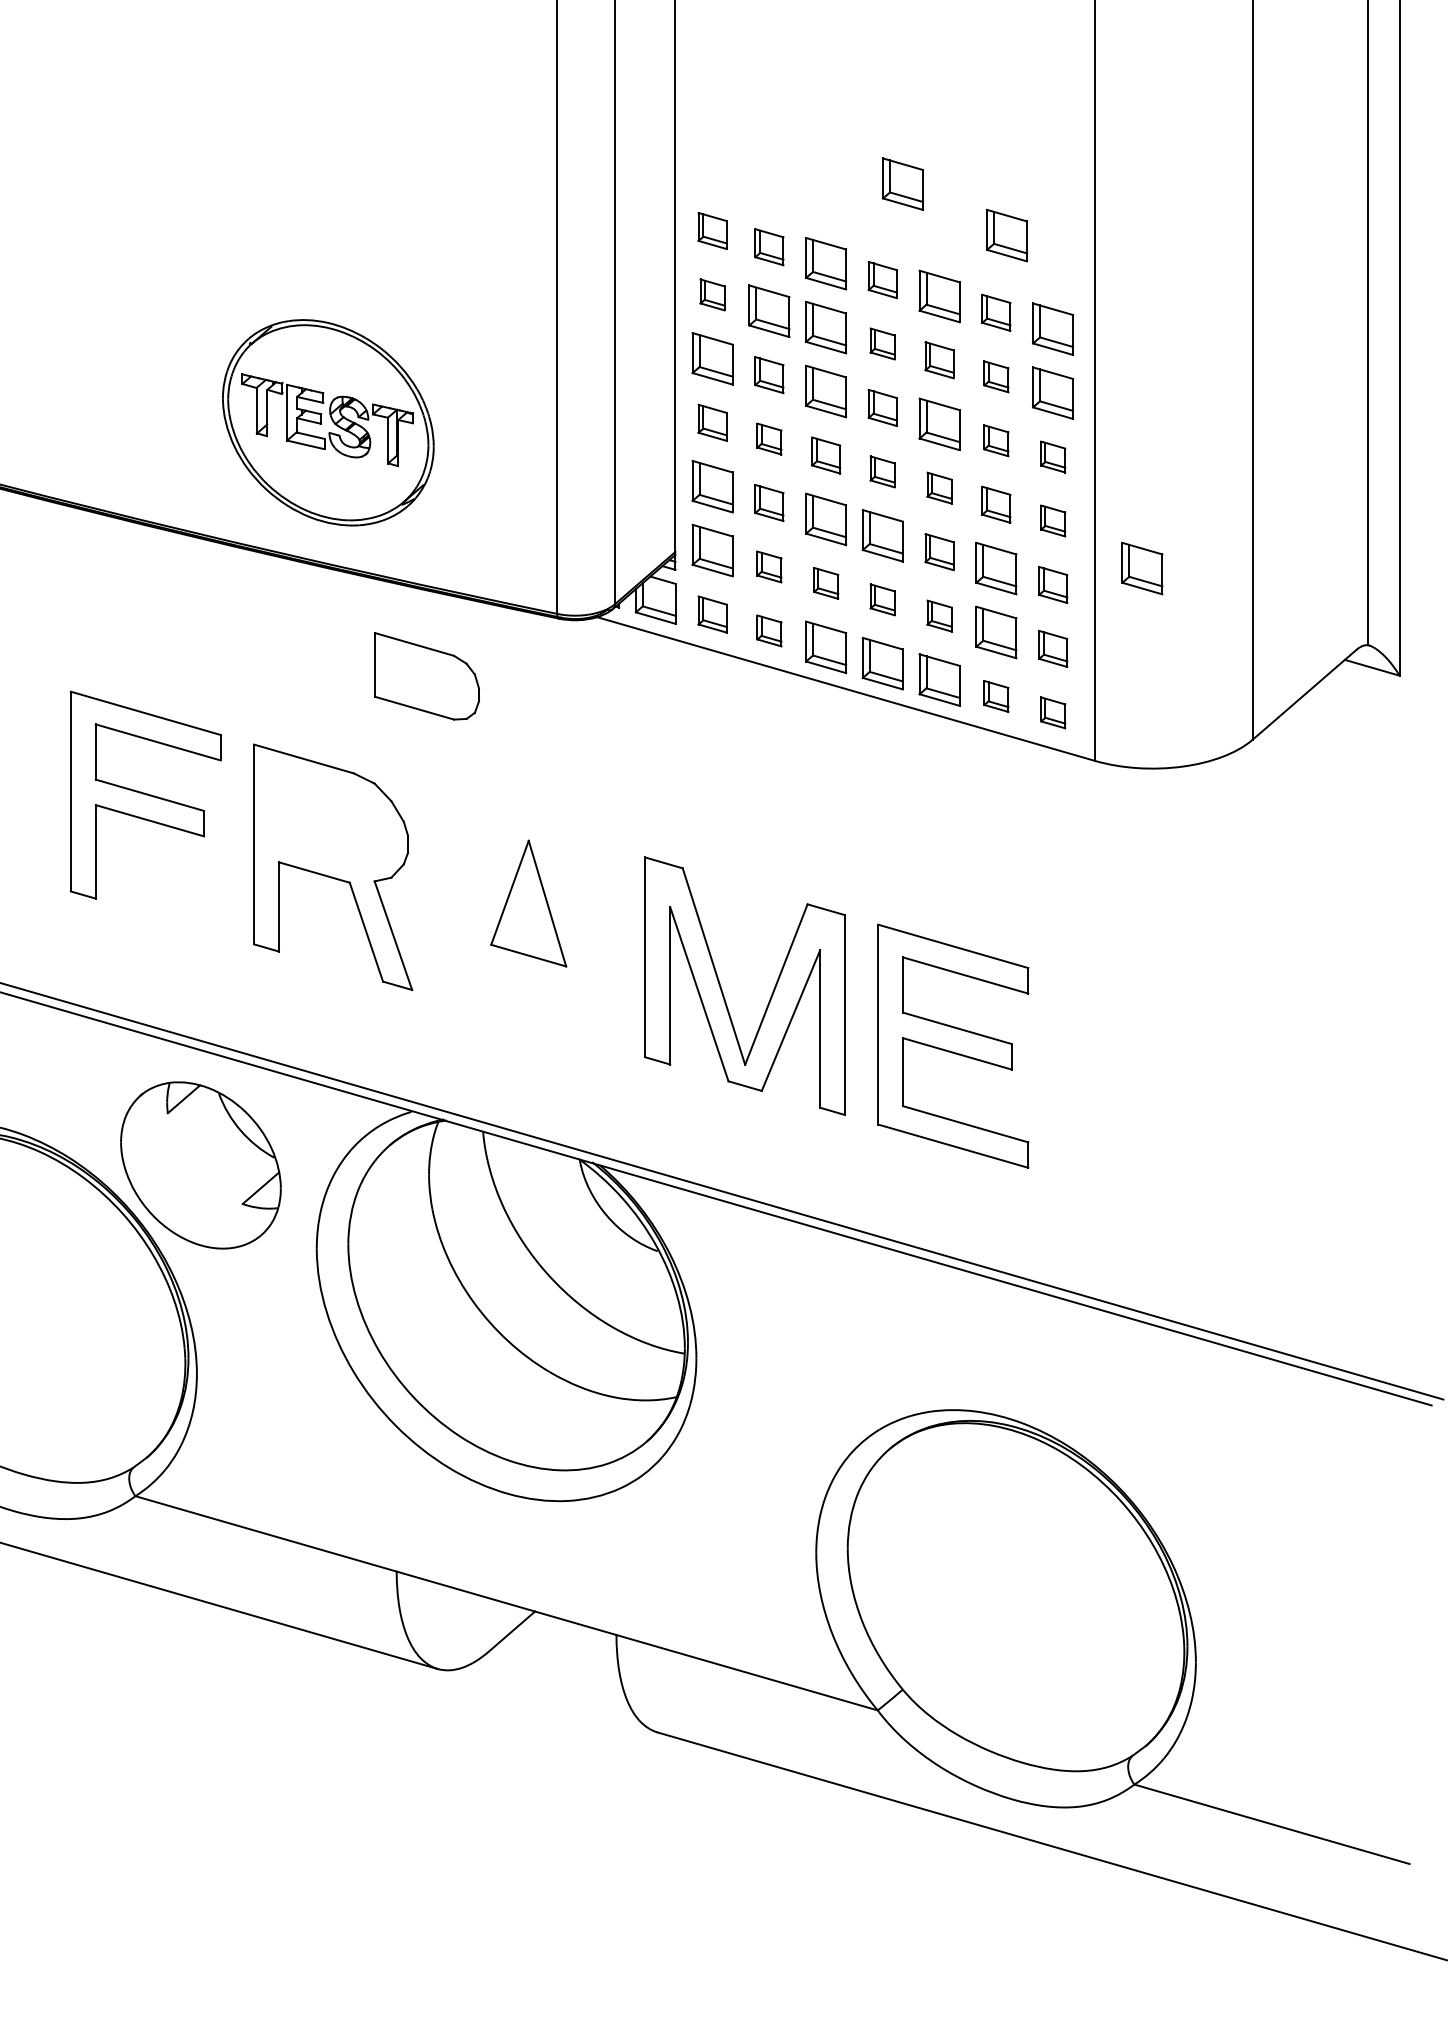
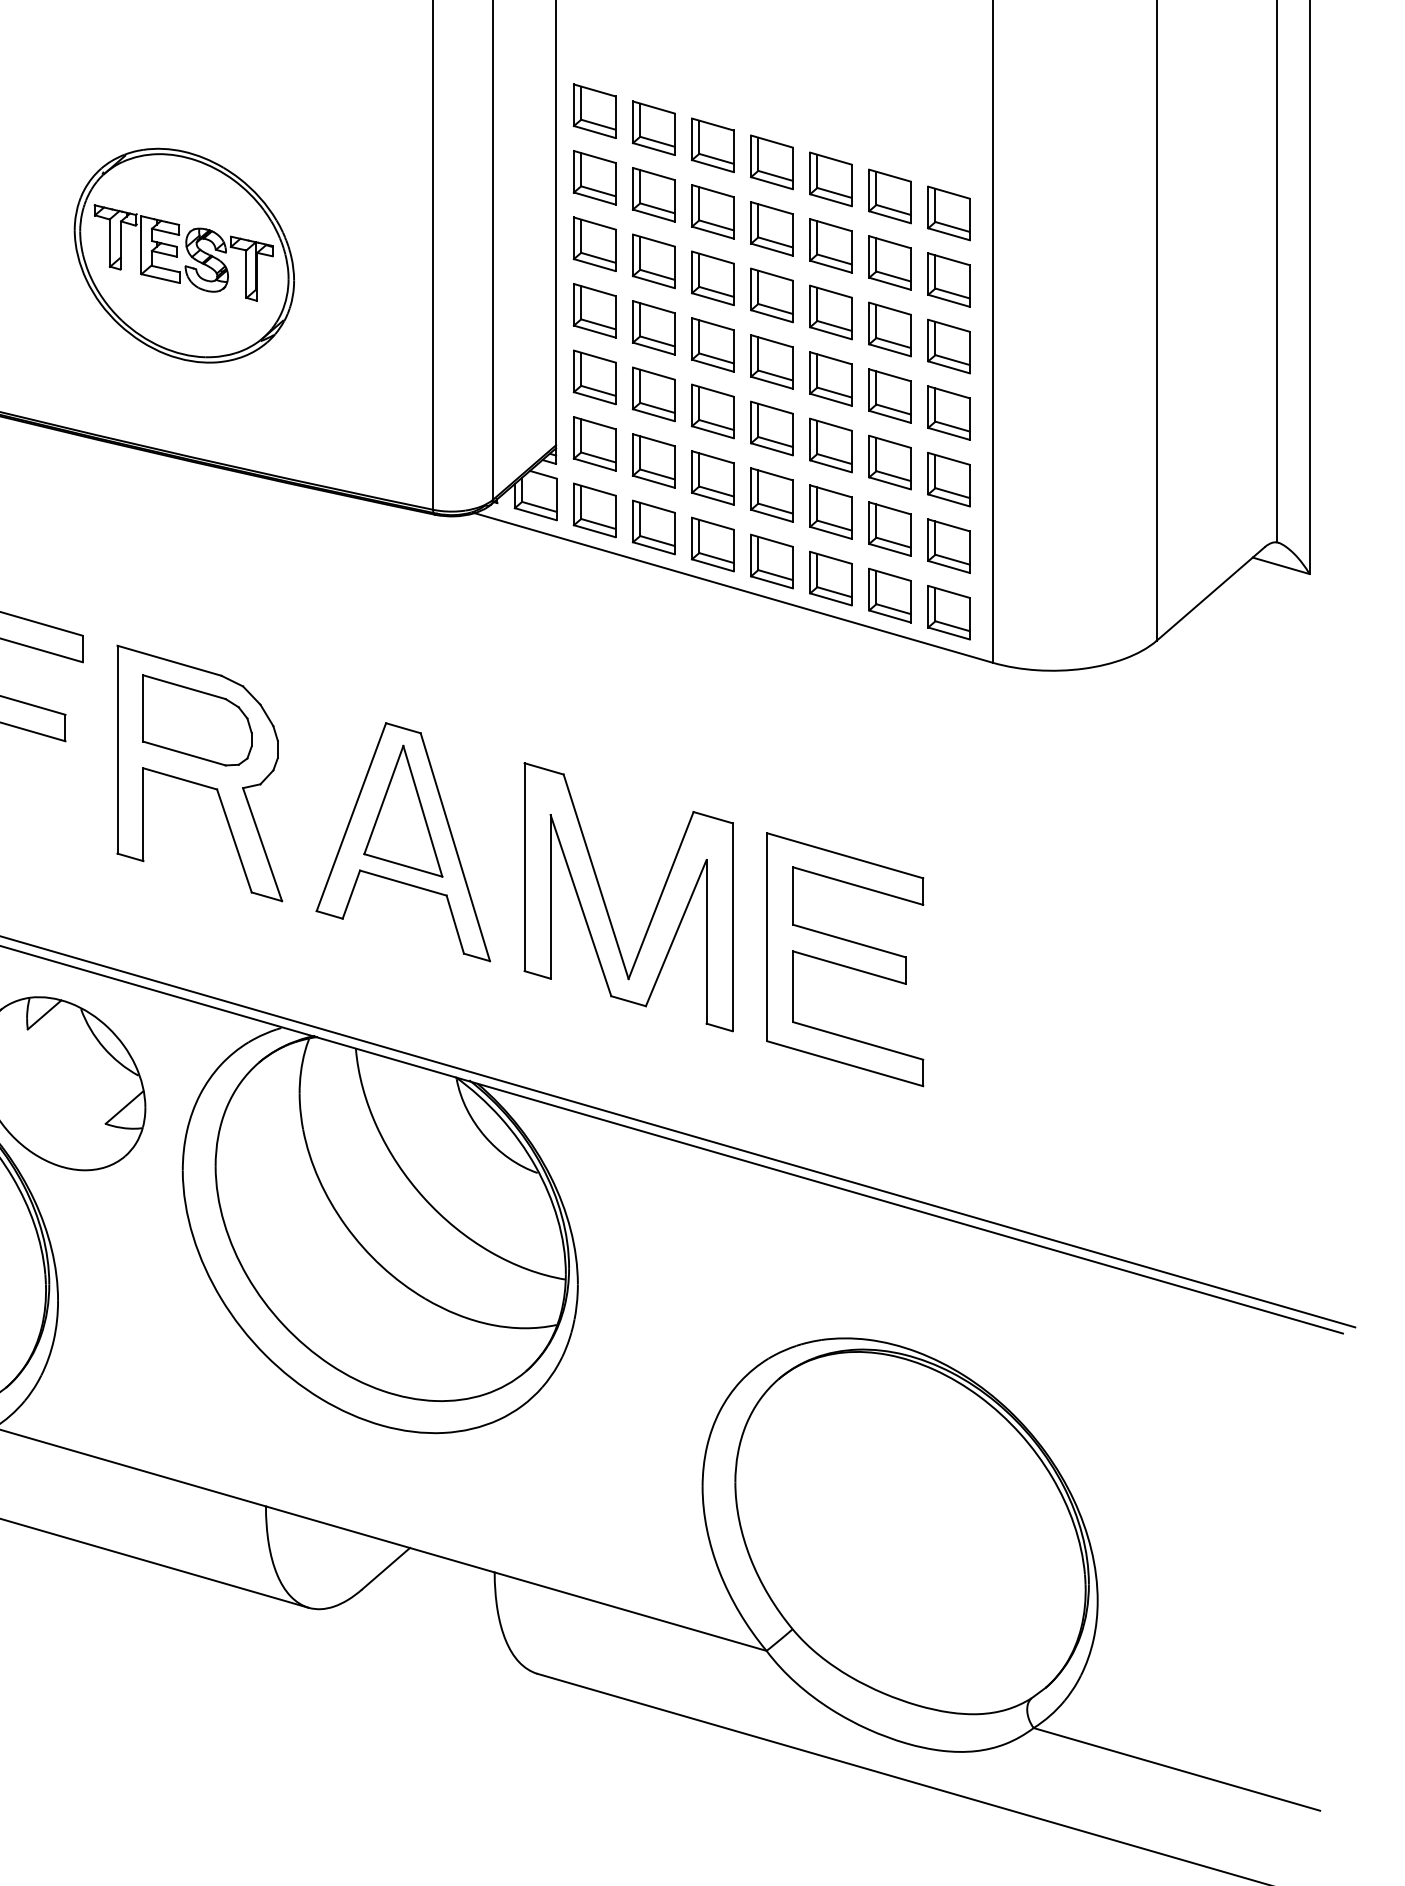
part: (903, 183) -> (793, 61), removed
part: (712, 230) -> (594, 110), size x1.43
part: (1006, 235) -> (900, 115), removed
part: (769, 246) -> (653, 127), size x1.43
part: (882, 279) -> (771, 161), size x1.43
part: (712, 294) -> (594, 177), size x1.67
part: (996, 312) -> (890, 196), size x1.43
part: (882, 343) -> (771, 228), size x1.67
part: (939, 359) -> (830, 245), size x1.43
part: (769, 374) -> (653, 260), size x1.43
part: (996, 376) -> (890, 262), size x1.67
part: (882, 407) -> (771, 294), size x1.43
part: (328, 422) -> (184, 255), moved
part: (712, 422) -> (594, 310), size x1.43
part: (769, 438) -> (653, 327), size x1.67
part: (996, 440) -> (890, 329), size x1.67
part: (826, 455) -> (713, 344), size x1.43
part: (1053, 456) -> (949, 345), size x1.67
part: (882, 471) -> (771, 361), size x1.67
part: (939, 487) -> (830, 378), size x1.67
part: (769, 502) -> (653, 393), size x1.43
part: (996, 504) -> (890, 395), size x1.43
part: (1053, 520) -> (949, 412), size x1.67
part: (939, 551) -> (830, 444), size x1.43
part: (769, 566) -> (653, 460), size x1.67
part: (1142, 568) -> (1042, 462), removed
part: (826, 583) -> (713, 478), size x1.67
part: (1053, 584) -> (949, 479), size x1.43
part: (882, 599) -> (771, 494), size x1.67
part: (712, 614) -> (594, 510), size x1.43
part: (939, 615) -> (830, 511), size x1.67
part: (769, 630) -> (653, 527), size x1.67
part: (1053, 648) -> (949, 545), size x1.43
part: (426, 676) -> (197, 720), moved
part: (996, 696) -> (890, 595), size x1.67
part: (1053, 712) -> (949, 612), size x1.67
part: (528, 933) -> (403, 842), added

